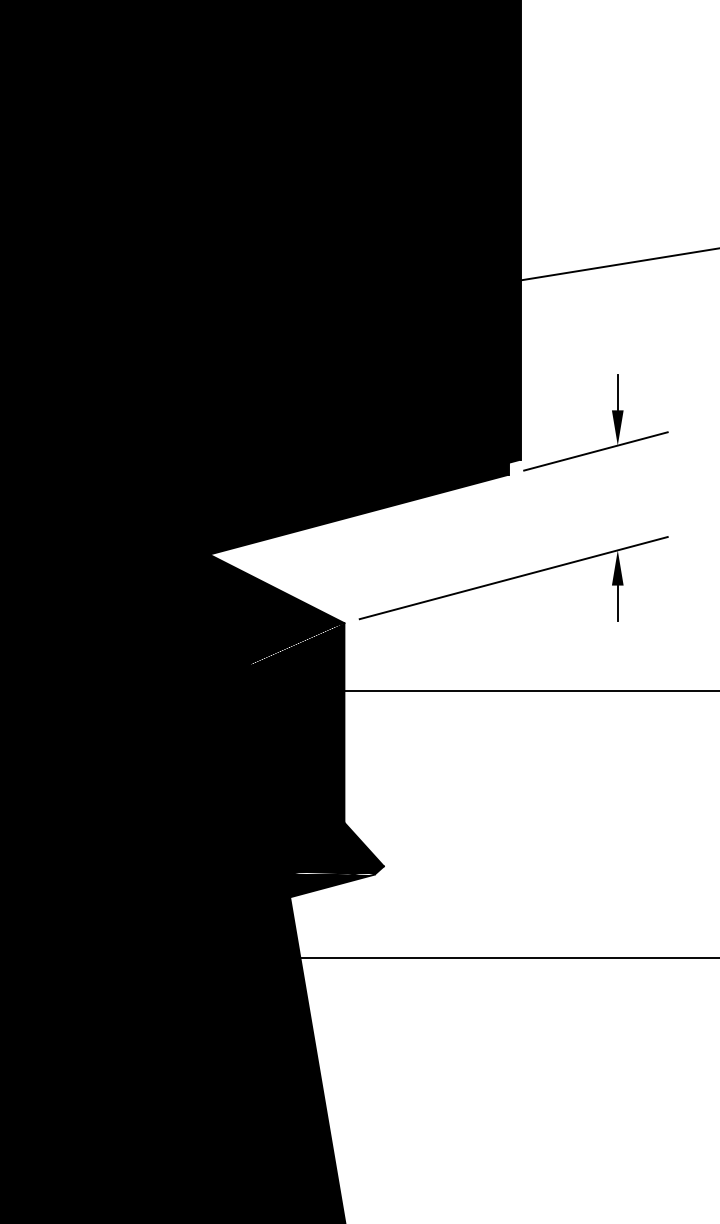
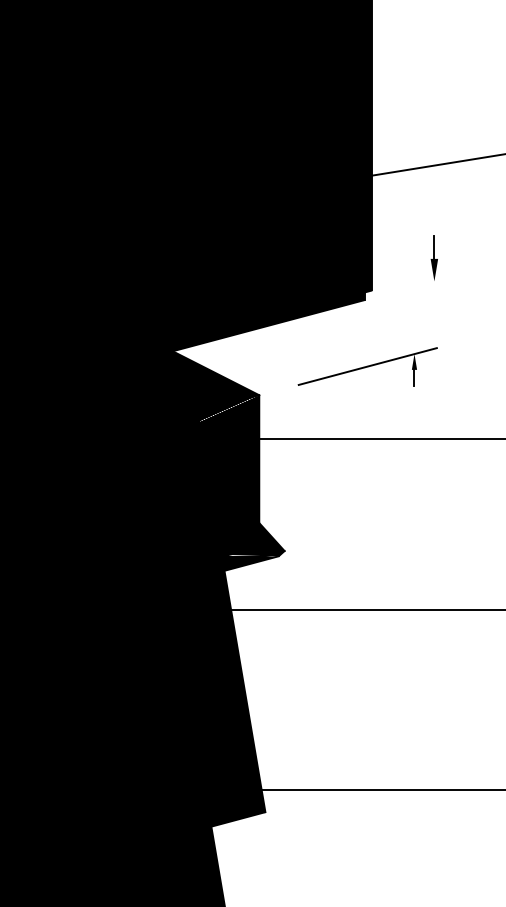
line: (596, 450) -> (420, 284), removed
part: (513, 578) -> (367, 366), size x0.7

